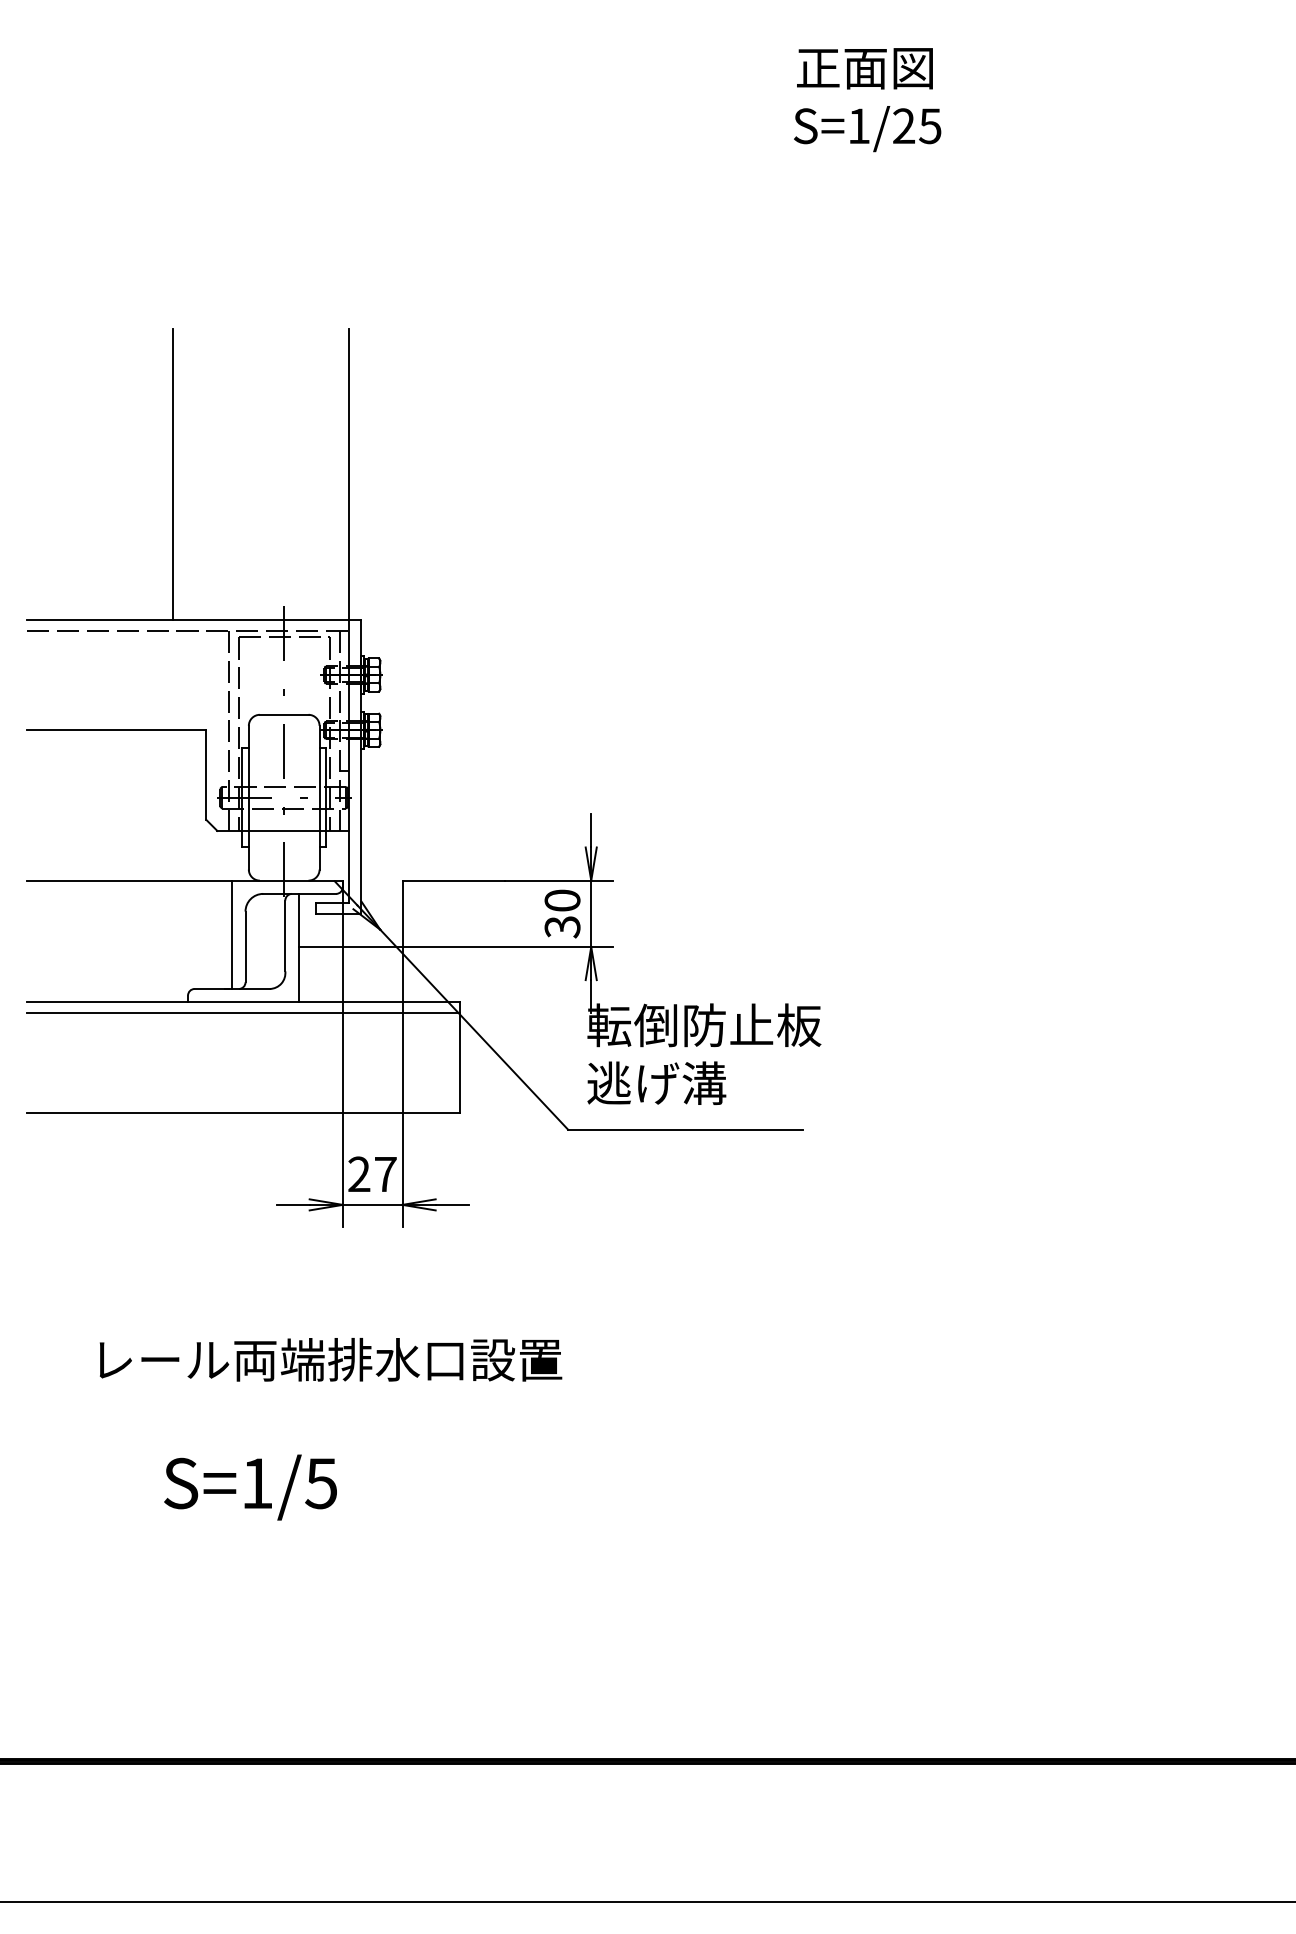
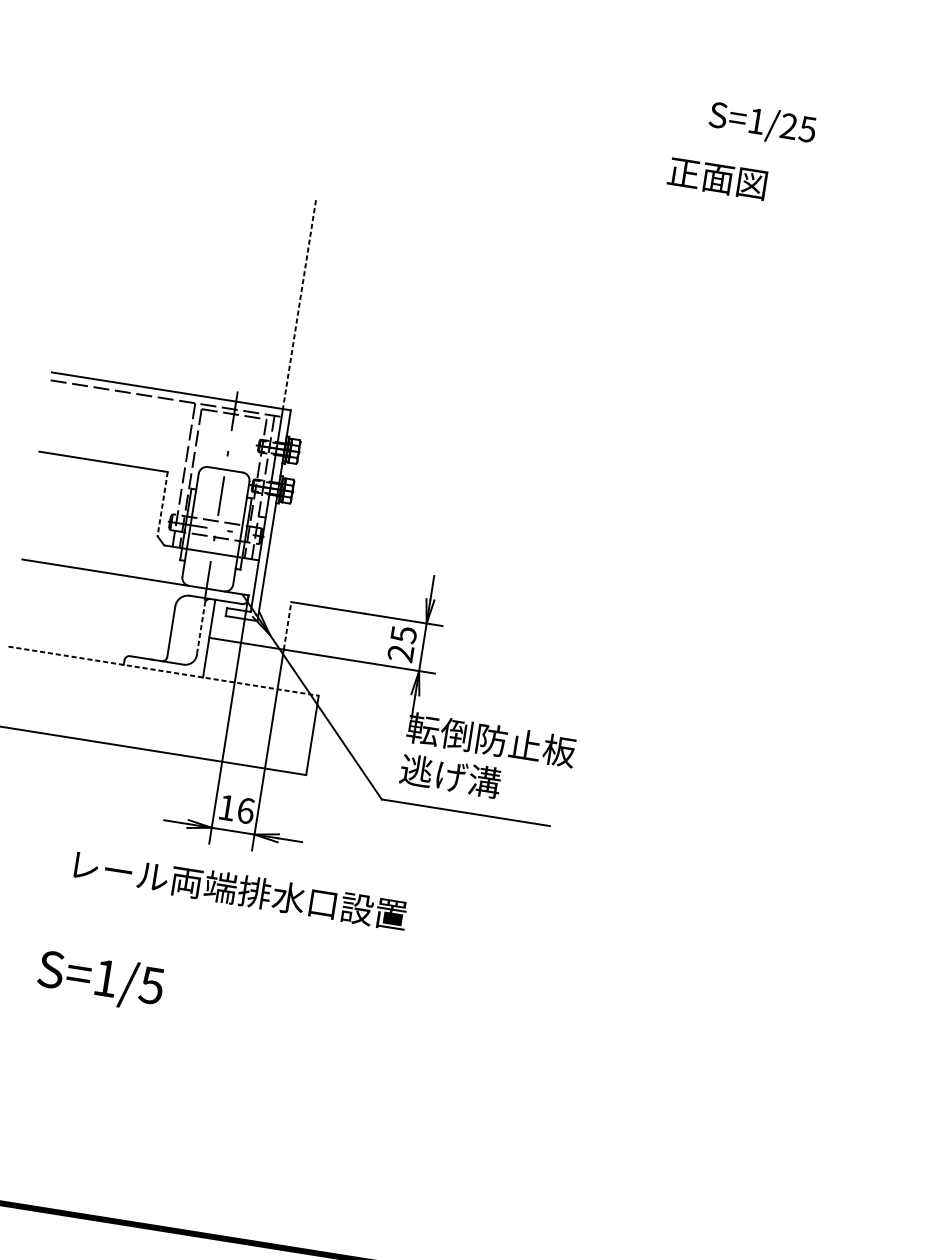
text: (864, 68) -> (717, 178), moved
text: (867, 129) -> (762, 124), moved
line: (172, 473) -> (172, 284), removed
line: (349, 474) -> (299, 304), solid -> dashed
line: (206, 775) -> (162, 504), solid -> dashed
line: (402, 913) -> (287, 625), solid -> dashed
text: (562, 913) -> (402, 643), 30 -> 25
line: (232, 934) -> (163, 621), removed
line: (285, 935) -> (201, 628), solid -> dashed
line: (244, 1002) -> (164, 671), solid -> dashed
line: (243, 1013) -> (162, 679), removed
text: (372, 1174) -> (236, 809), 27 -> 16
text: (330, 1359) -> (240, 890), moved
text: (250, 1487) -> (100, 980), moved

